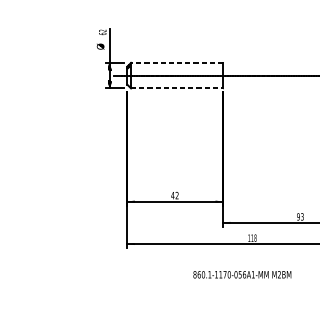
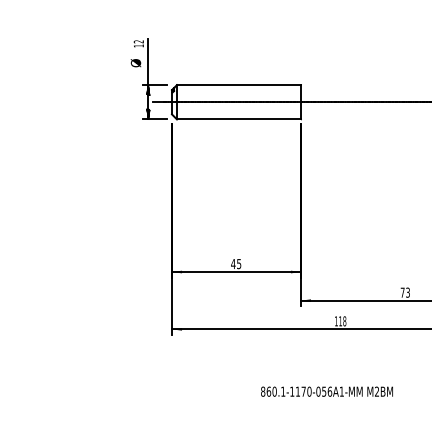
text: (102, 33) -> (138, 45), 62 -> 12
line: (176, 63) -> (238, 85), dashed -> solid
line: (176, 88) -> (238, 119), dashed -> solid
text: (177, 195) -> (239, 264), 42 -> 45
text: (298, 216) -> (402, 292), 93 -> 73
text: (241, 274) -> (326, 391), moved

